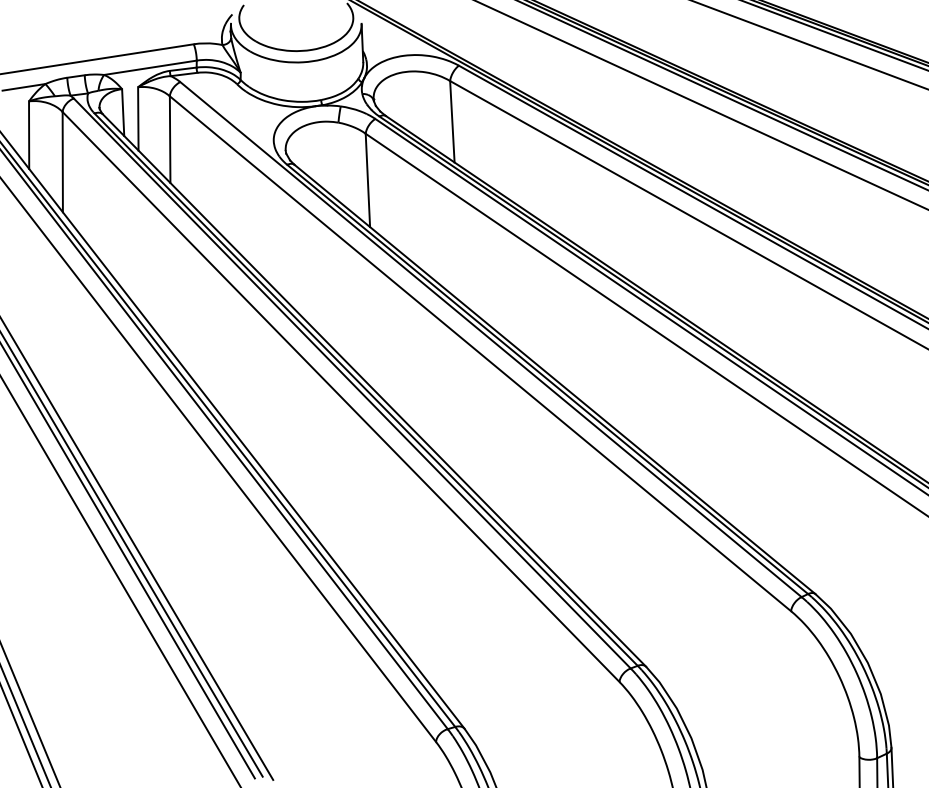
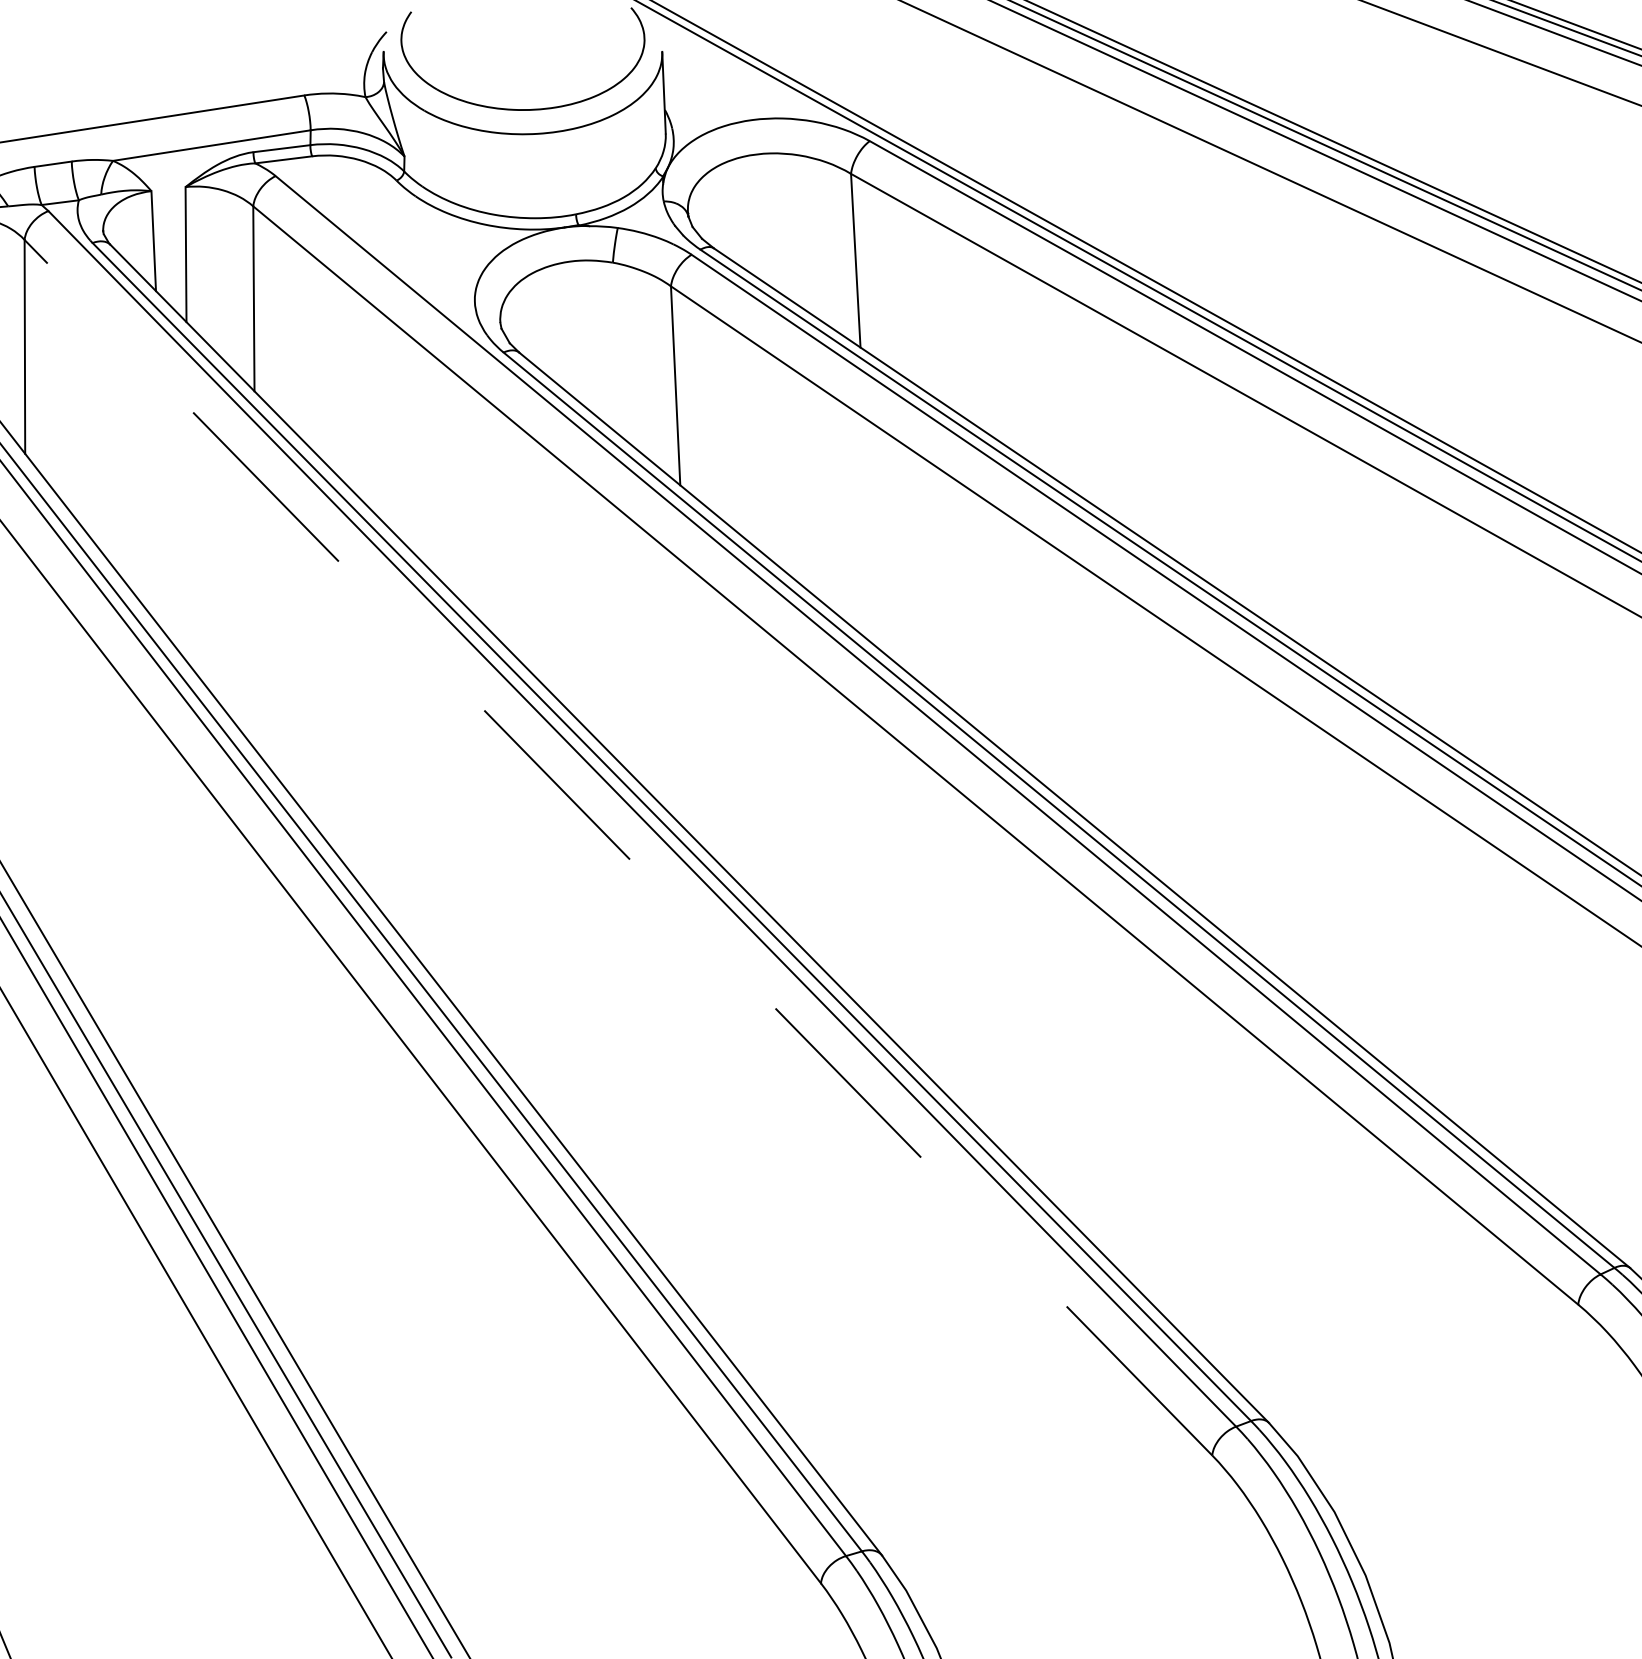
line: (340, 396) -> (617, 846), solid -> dashed

